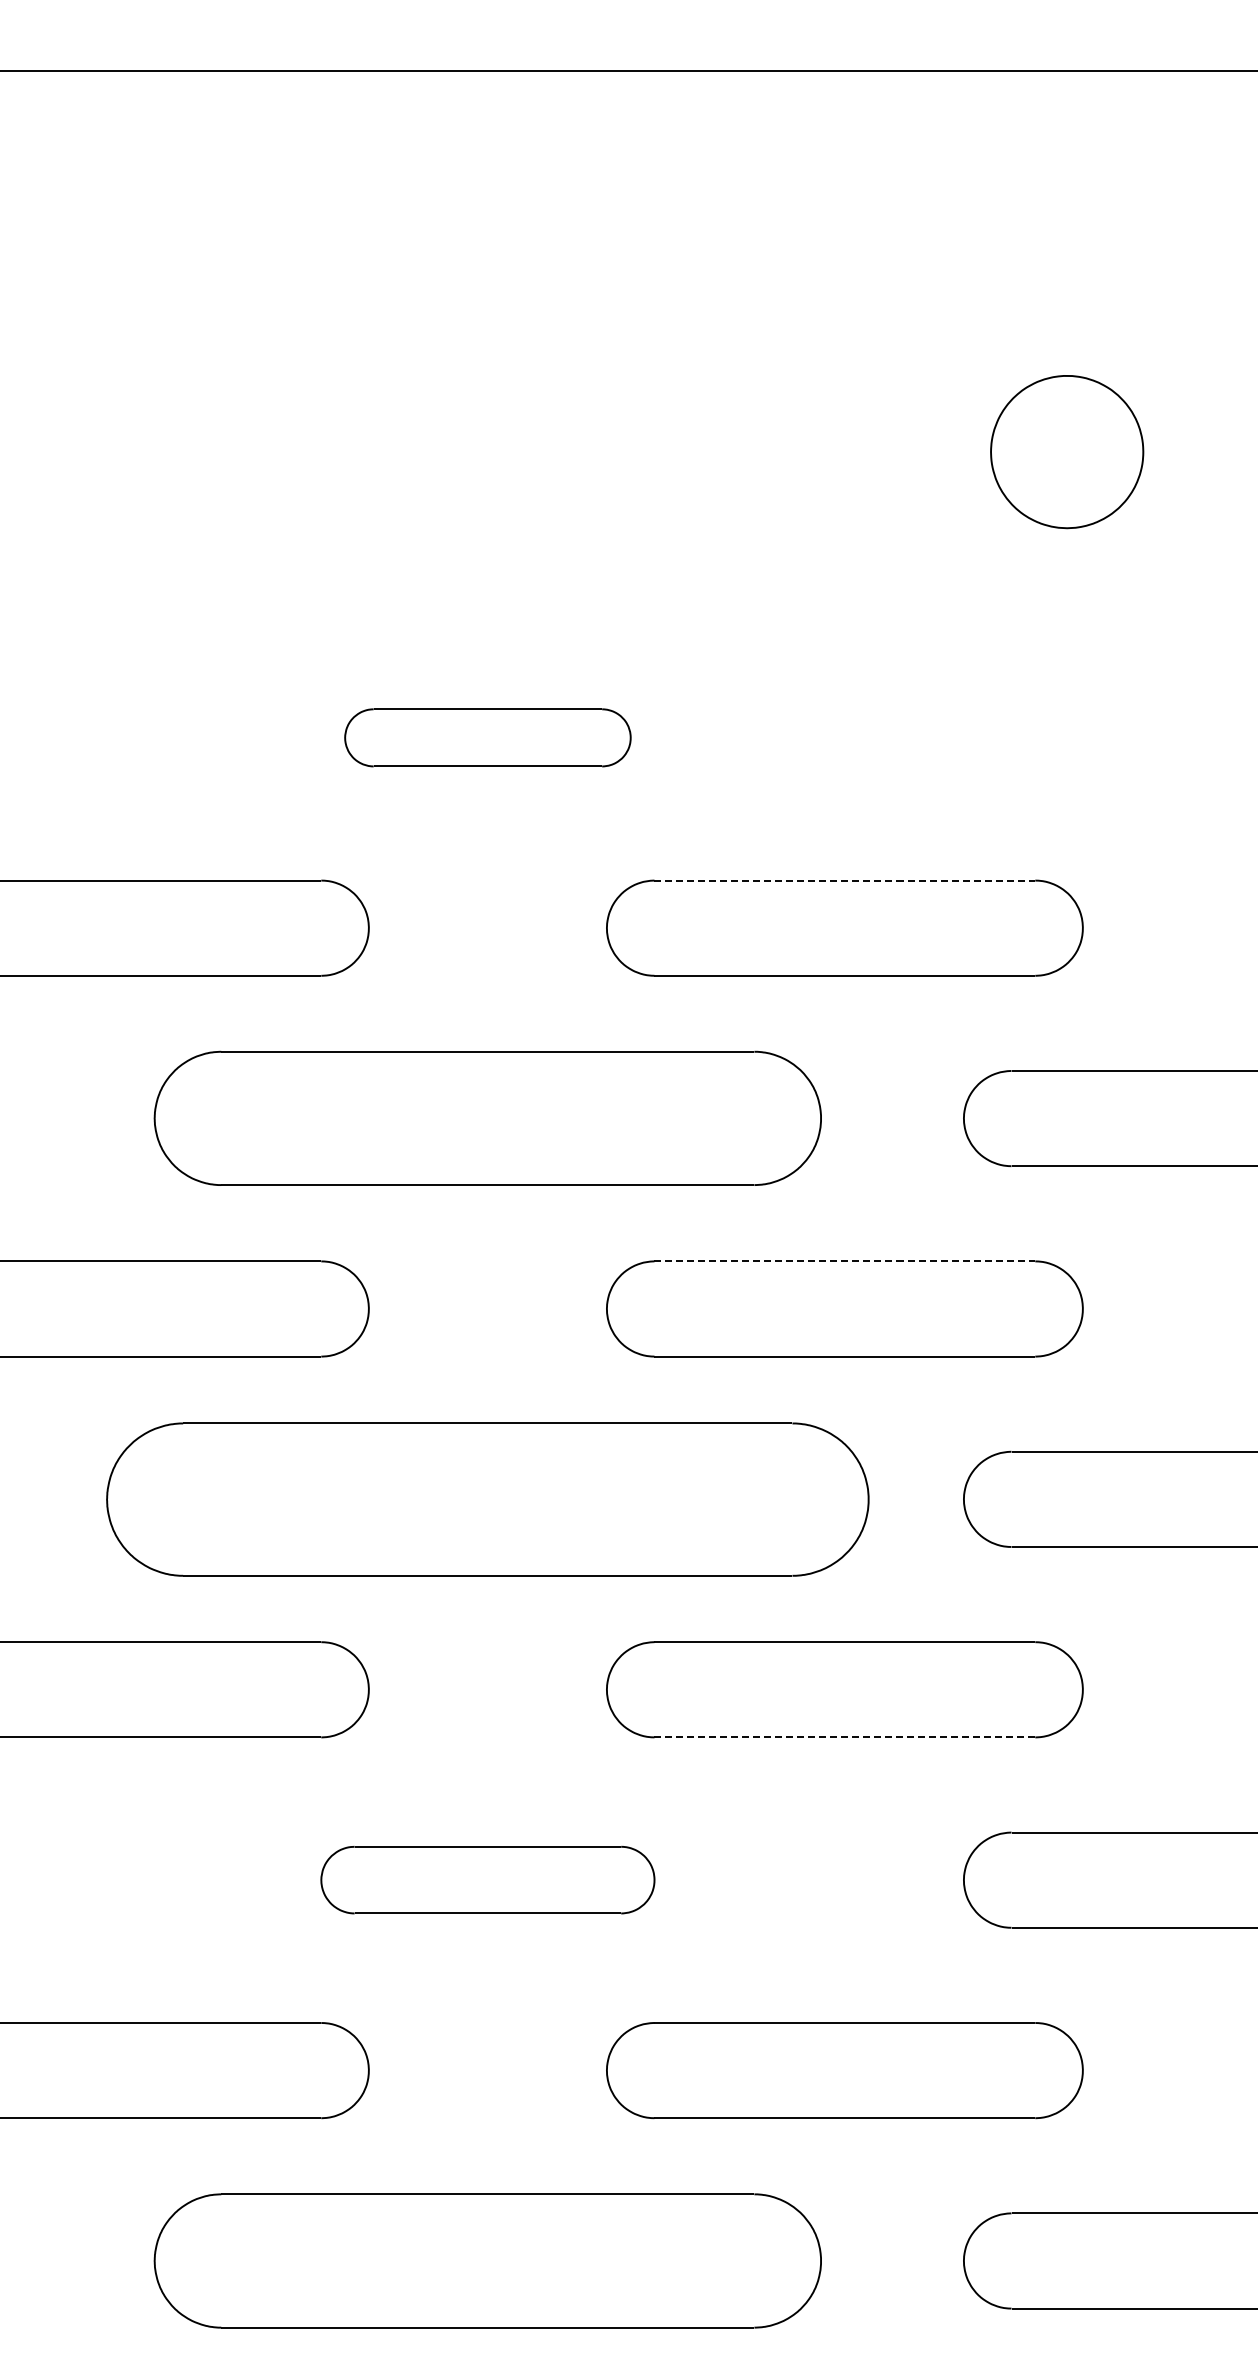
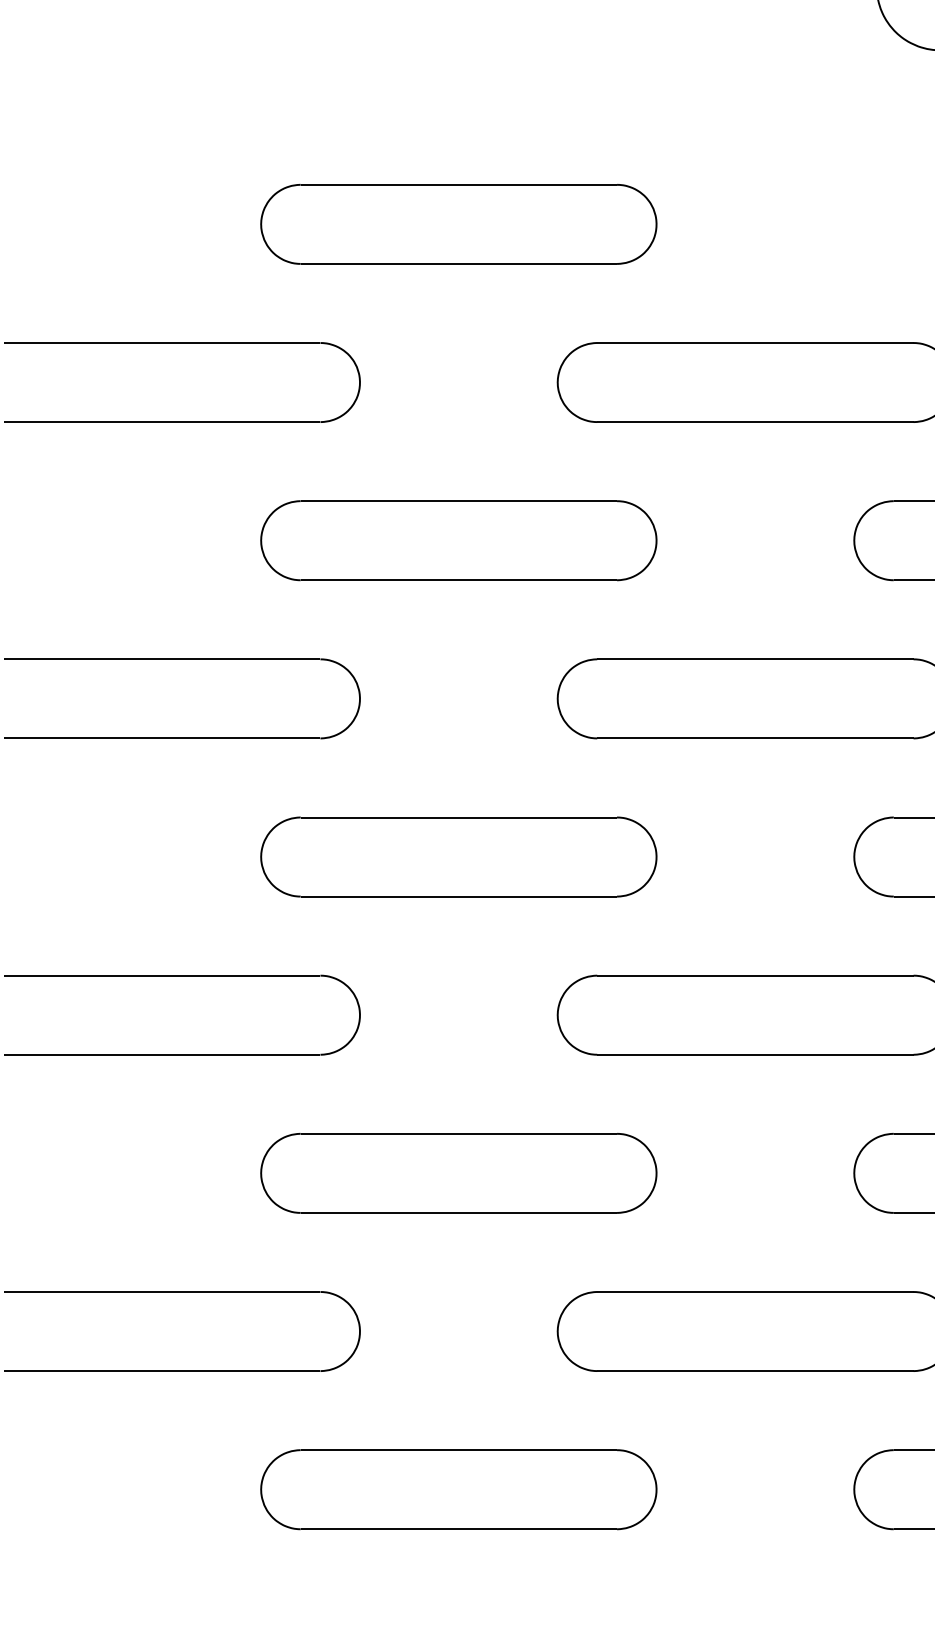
part: (487, 737) -> (458, 224), size x1.67
line: (845, 880) -> (755, 342), dashed -> solid
part: (487, 1118) -> (458, 540), size x0.71
line: (845, 1261) -> (755, 659), dashed -> solid
part: (487, 1498) -> (458, 856), size x0.62
line: (844, 1737) -> (755, 1054), dashed -> solid
part: (487, 1879) -> (458, 1172), size x1.43
part: (487, 2260) -> (458, 1489), size x0.71

